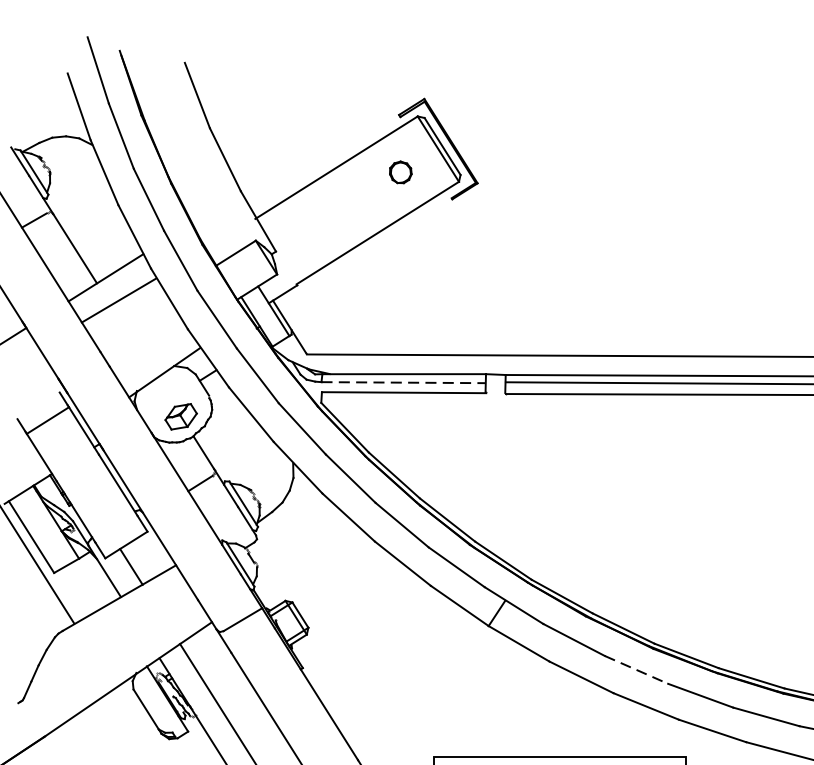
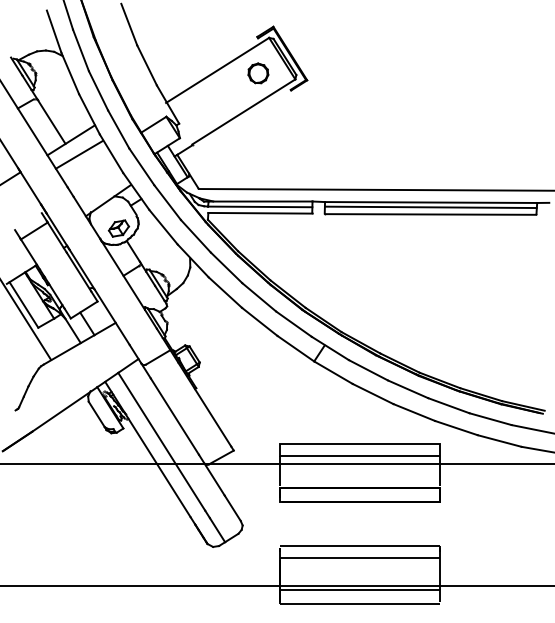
part: (400, 172) -> (258, 73), size x1.43
line: (404, 381) -> (260, 206), dashed -> solid
line: (637, 670) -> (408, 389), dashed -> solid

